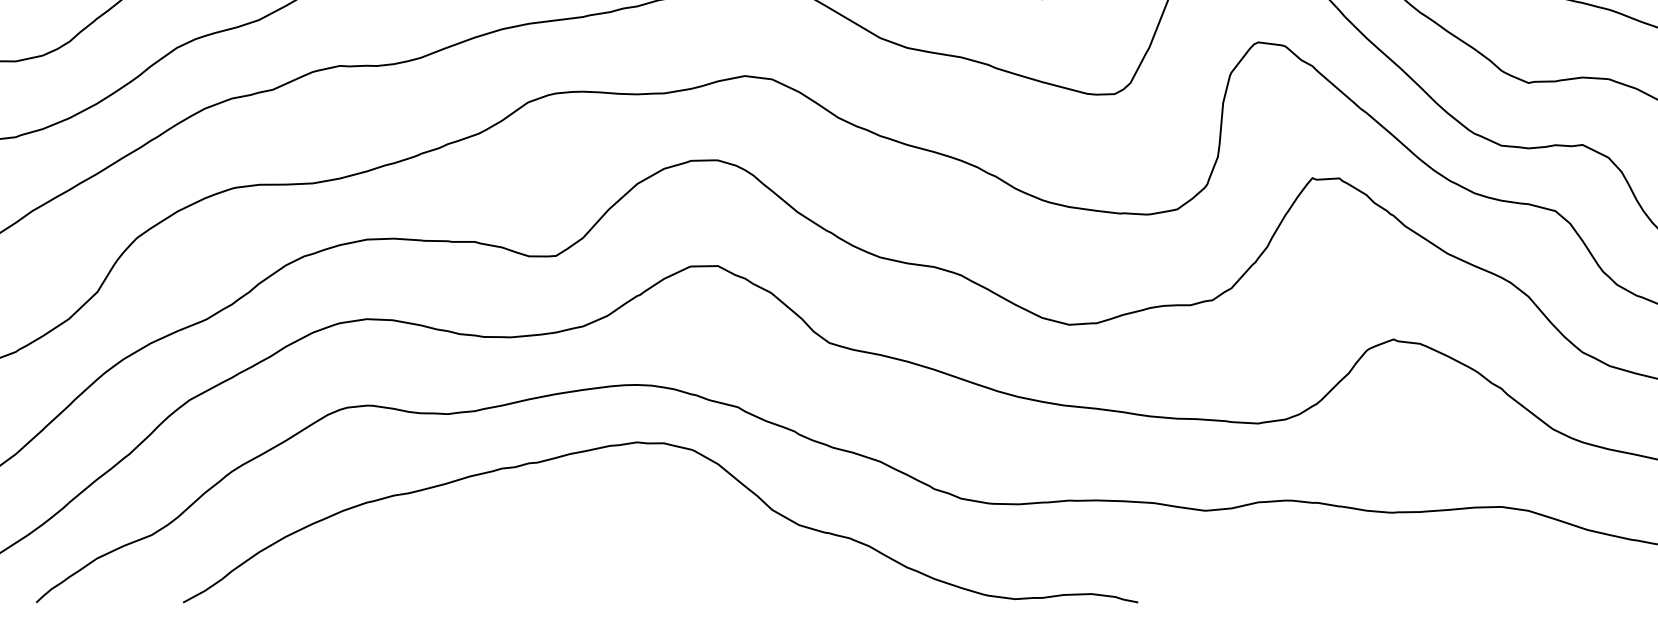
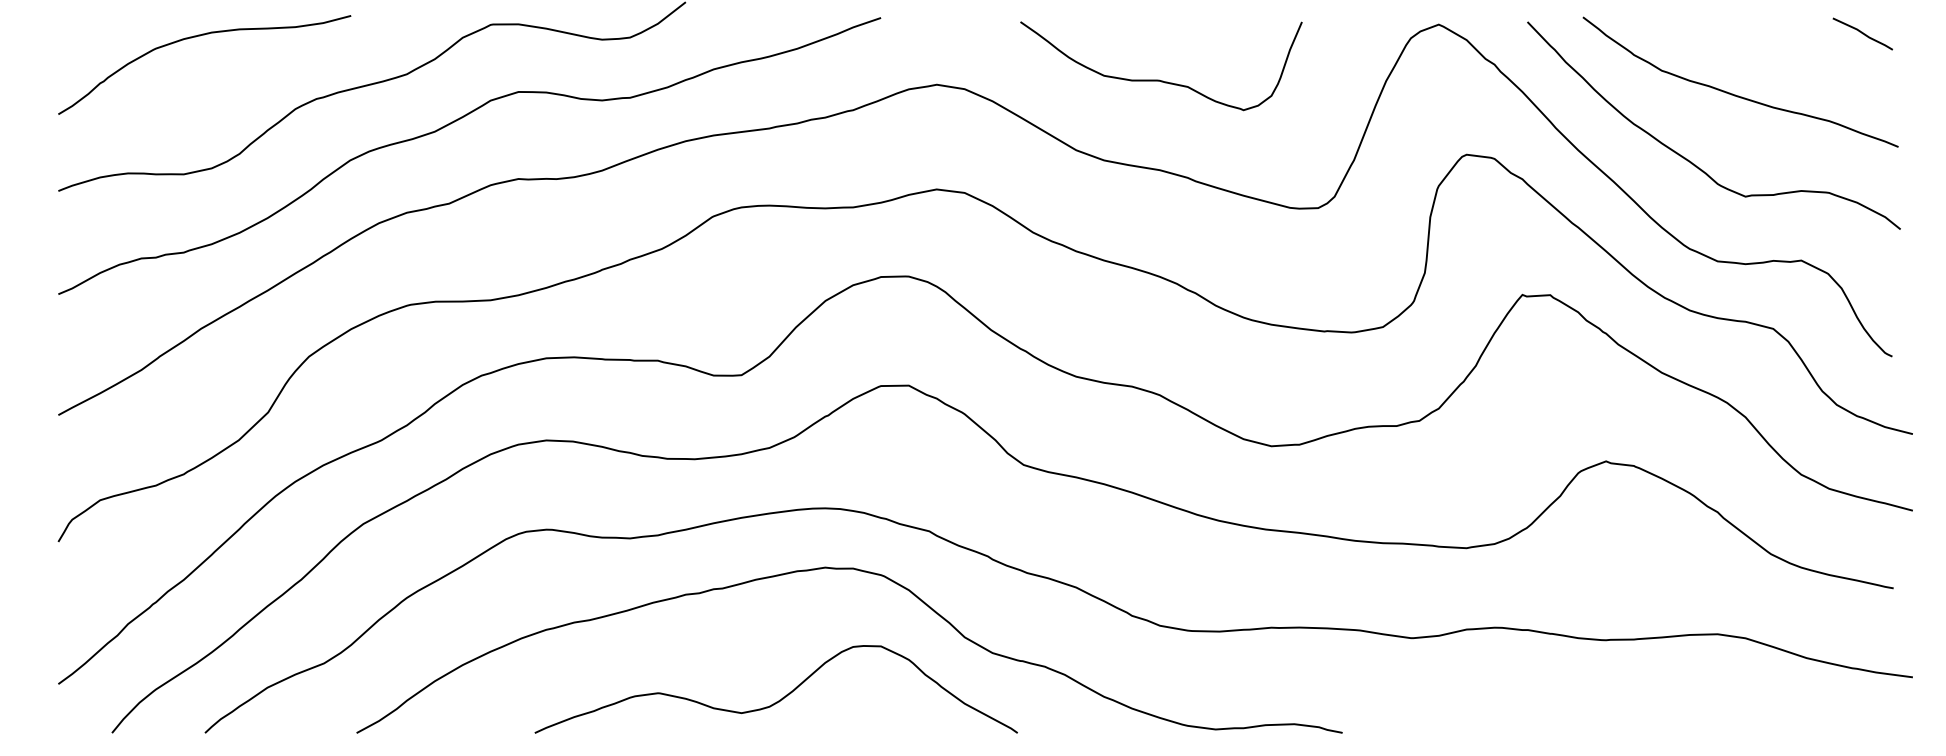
curve: (596, 567) -> (783, 696), added

